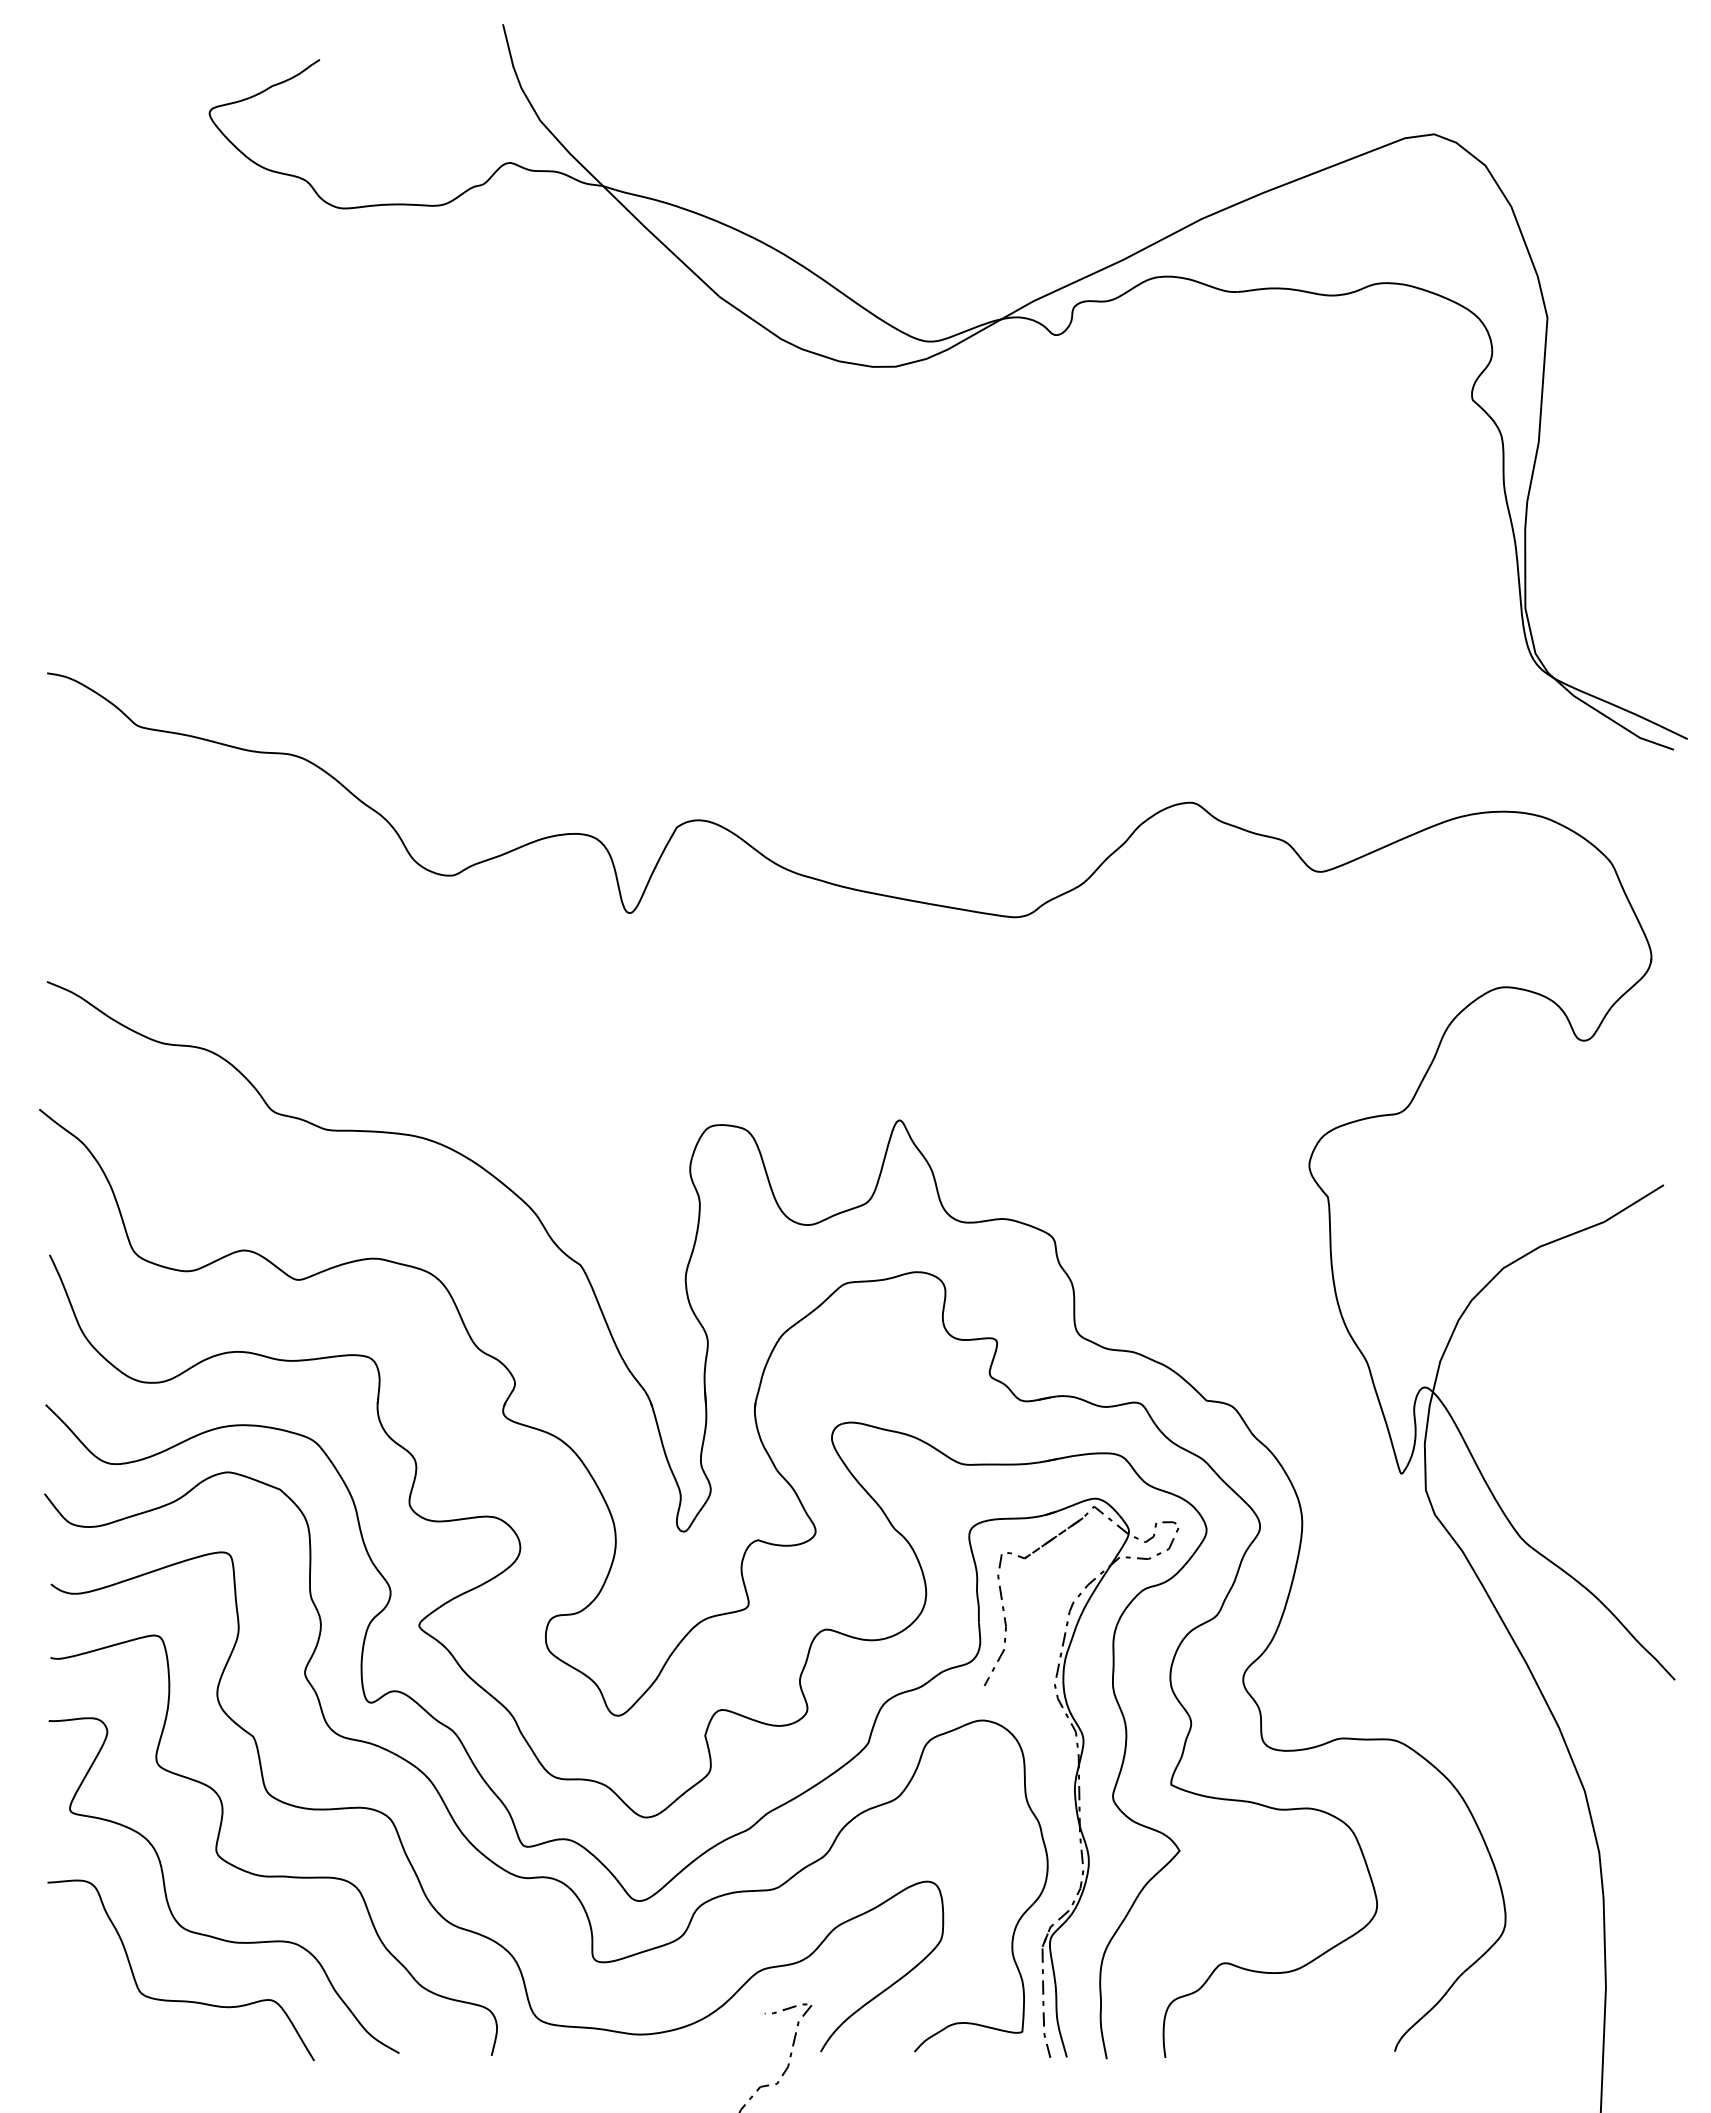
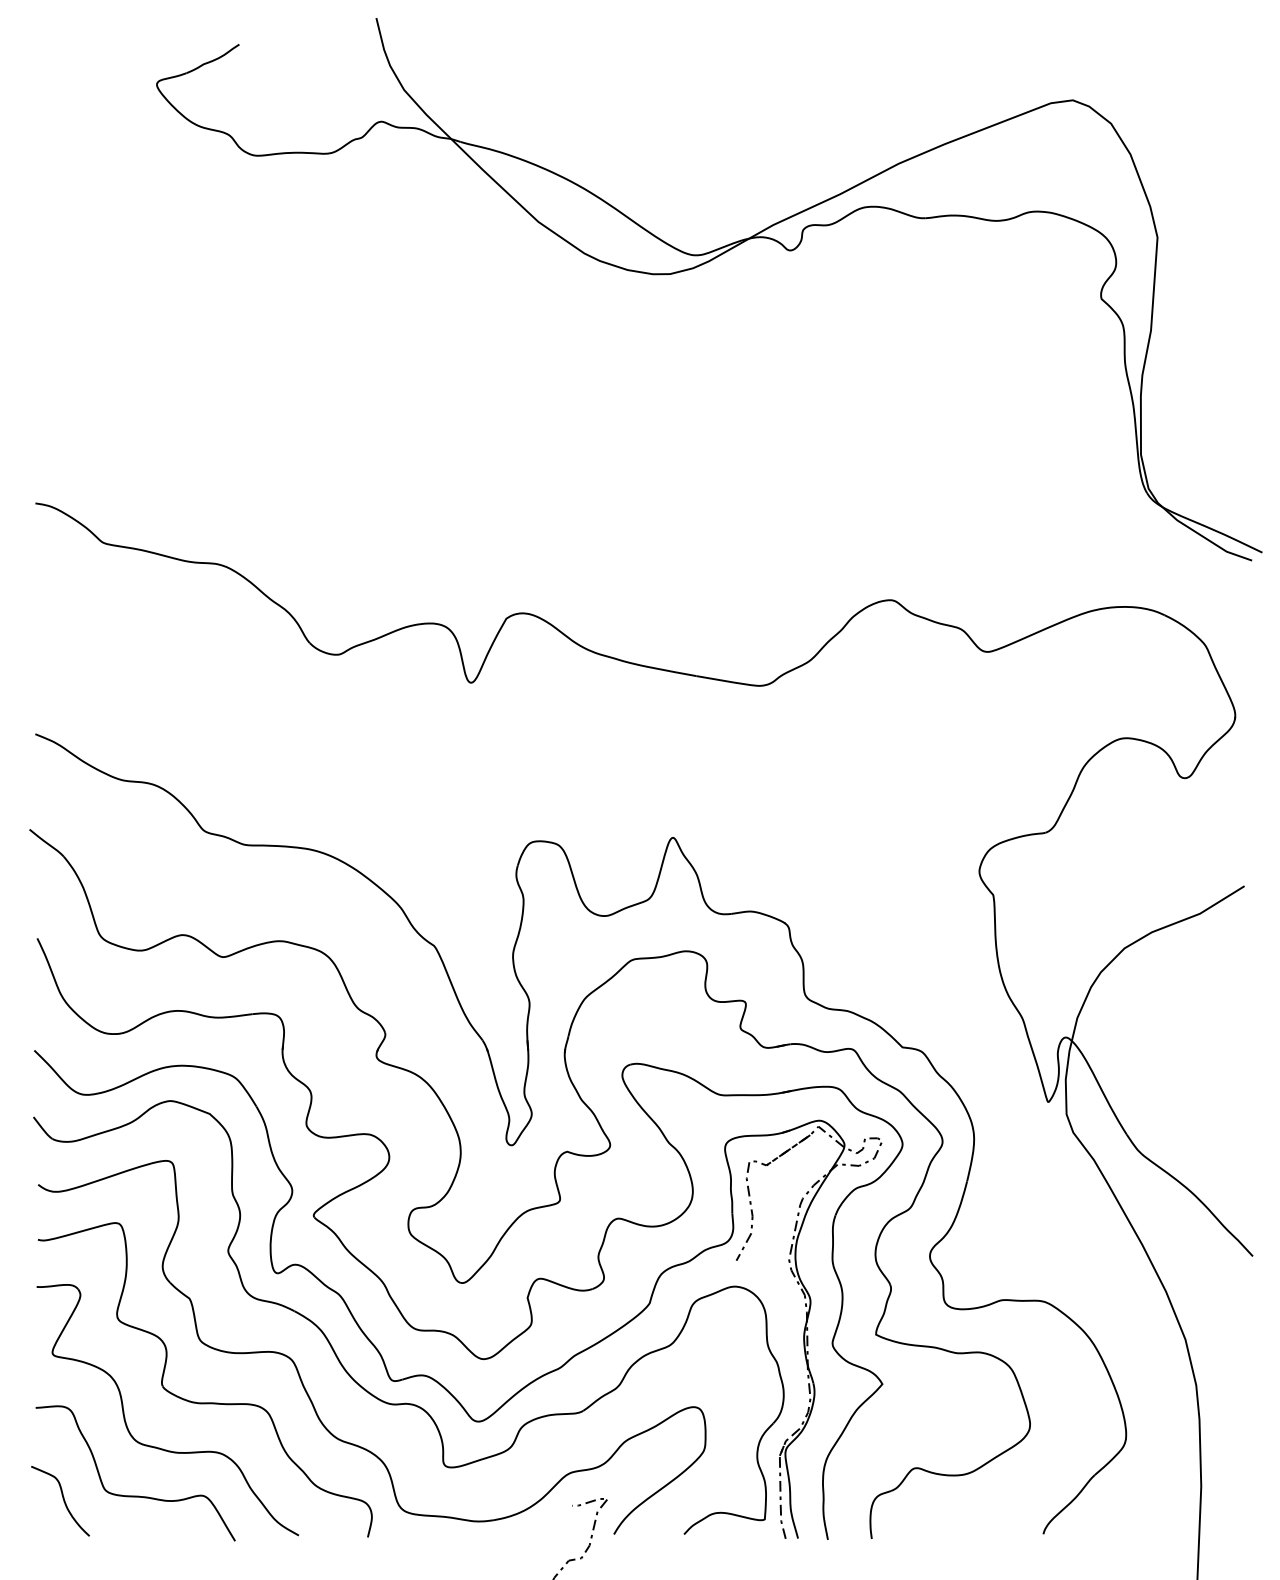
curve: (84, 2006) -> (63, 1500), added

